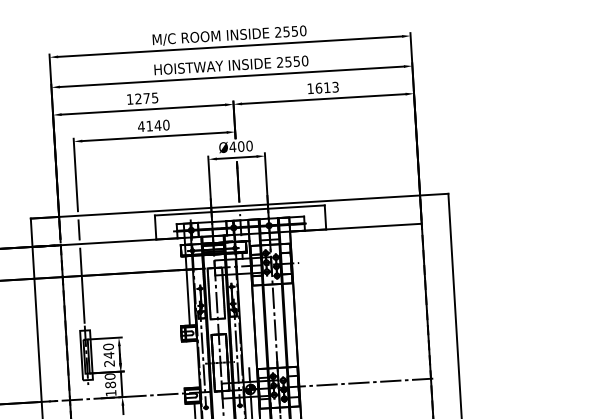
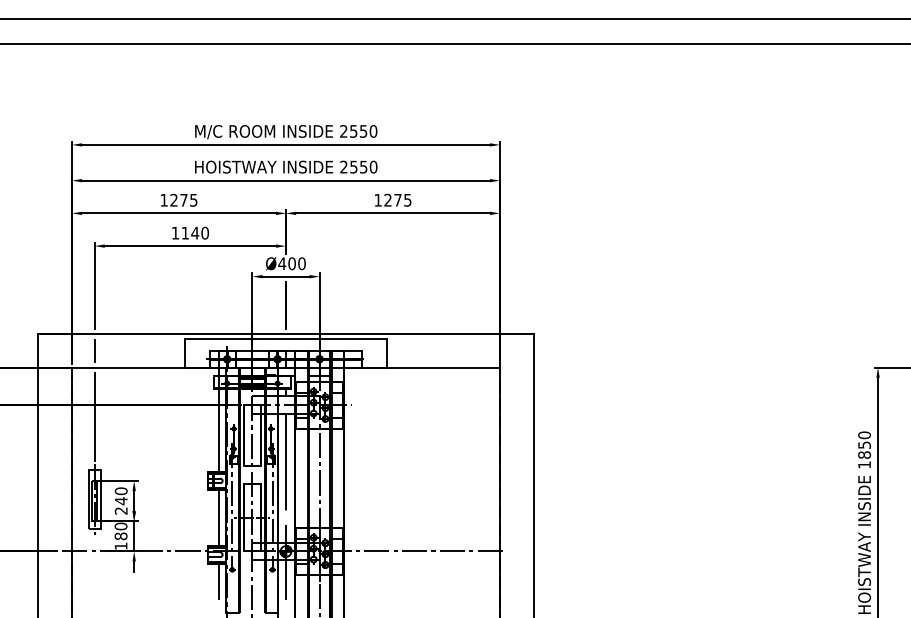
text: (326, 87) -> (397, 199), 1613 -> 1275
text: (141, 126) -> (175, 233), 4140 -> 1140
line: (246, 313) -> (286, 461), added
line: (191, 364) -> (218, 517), added

